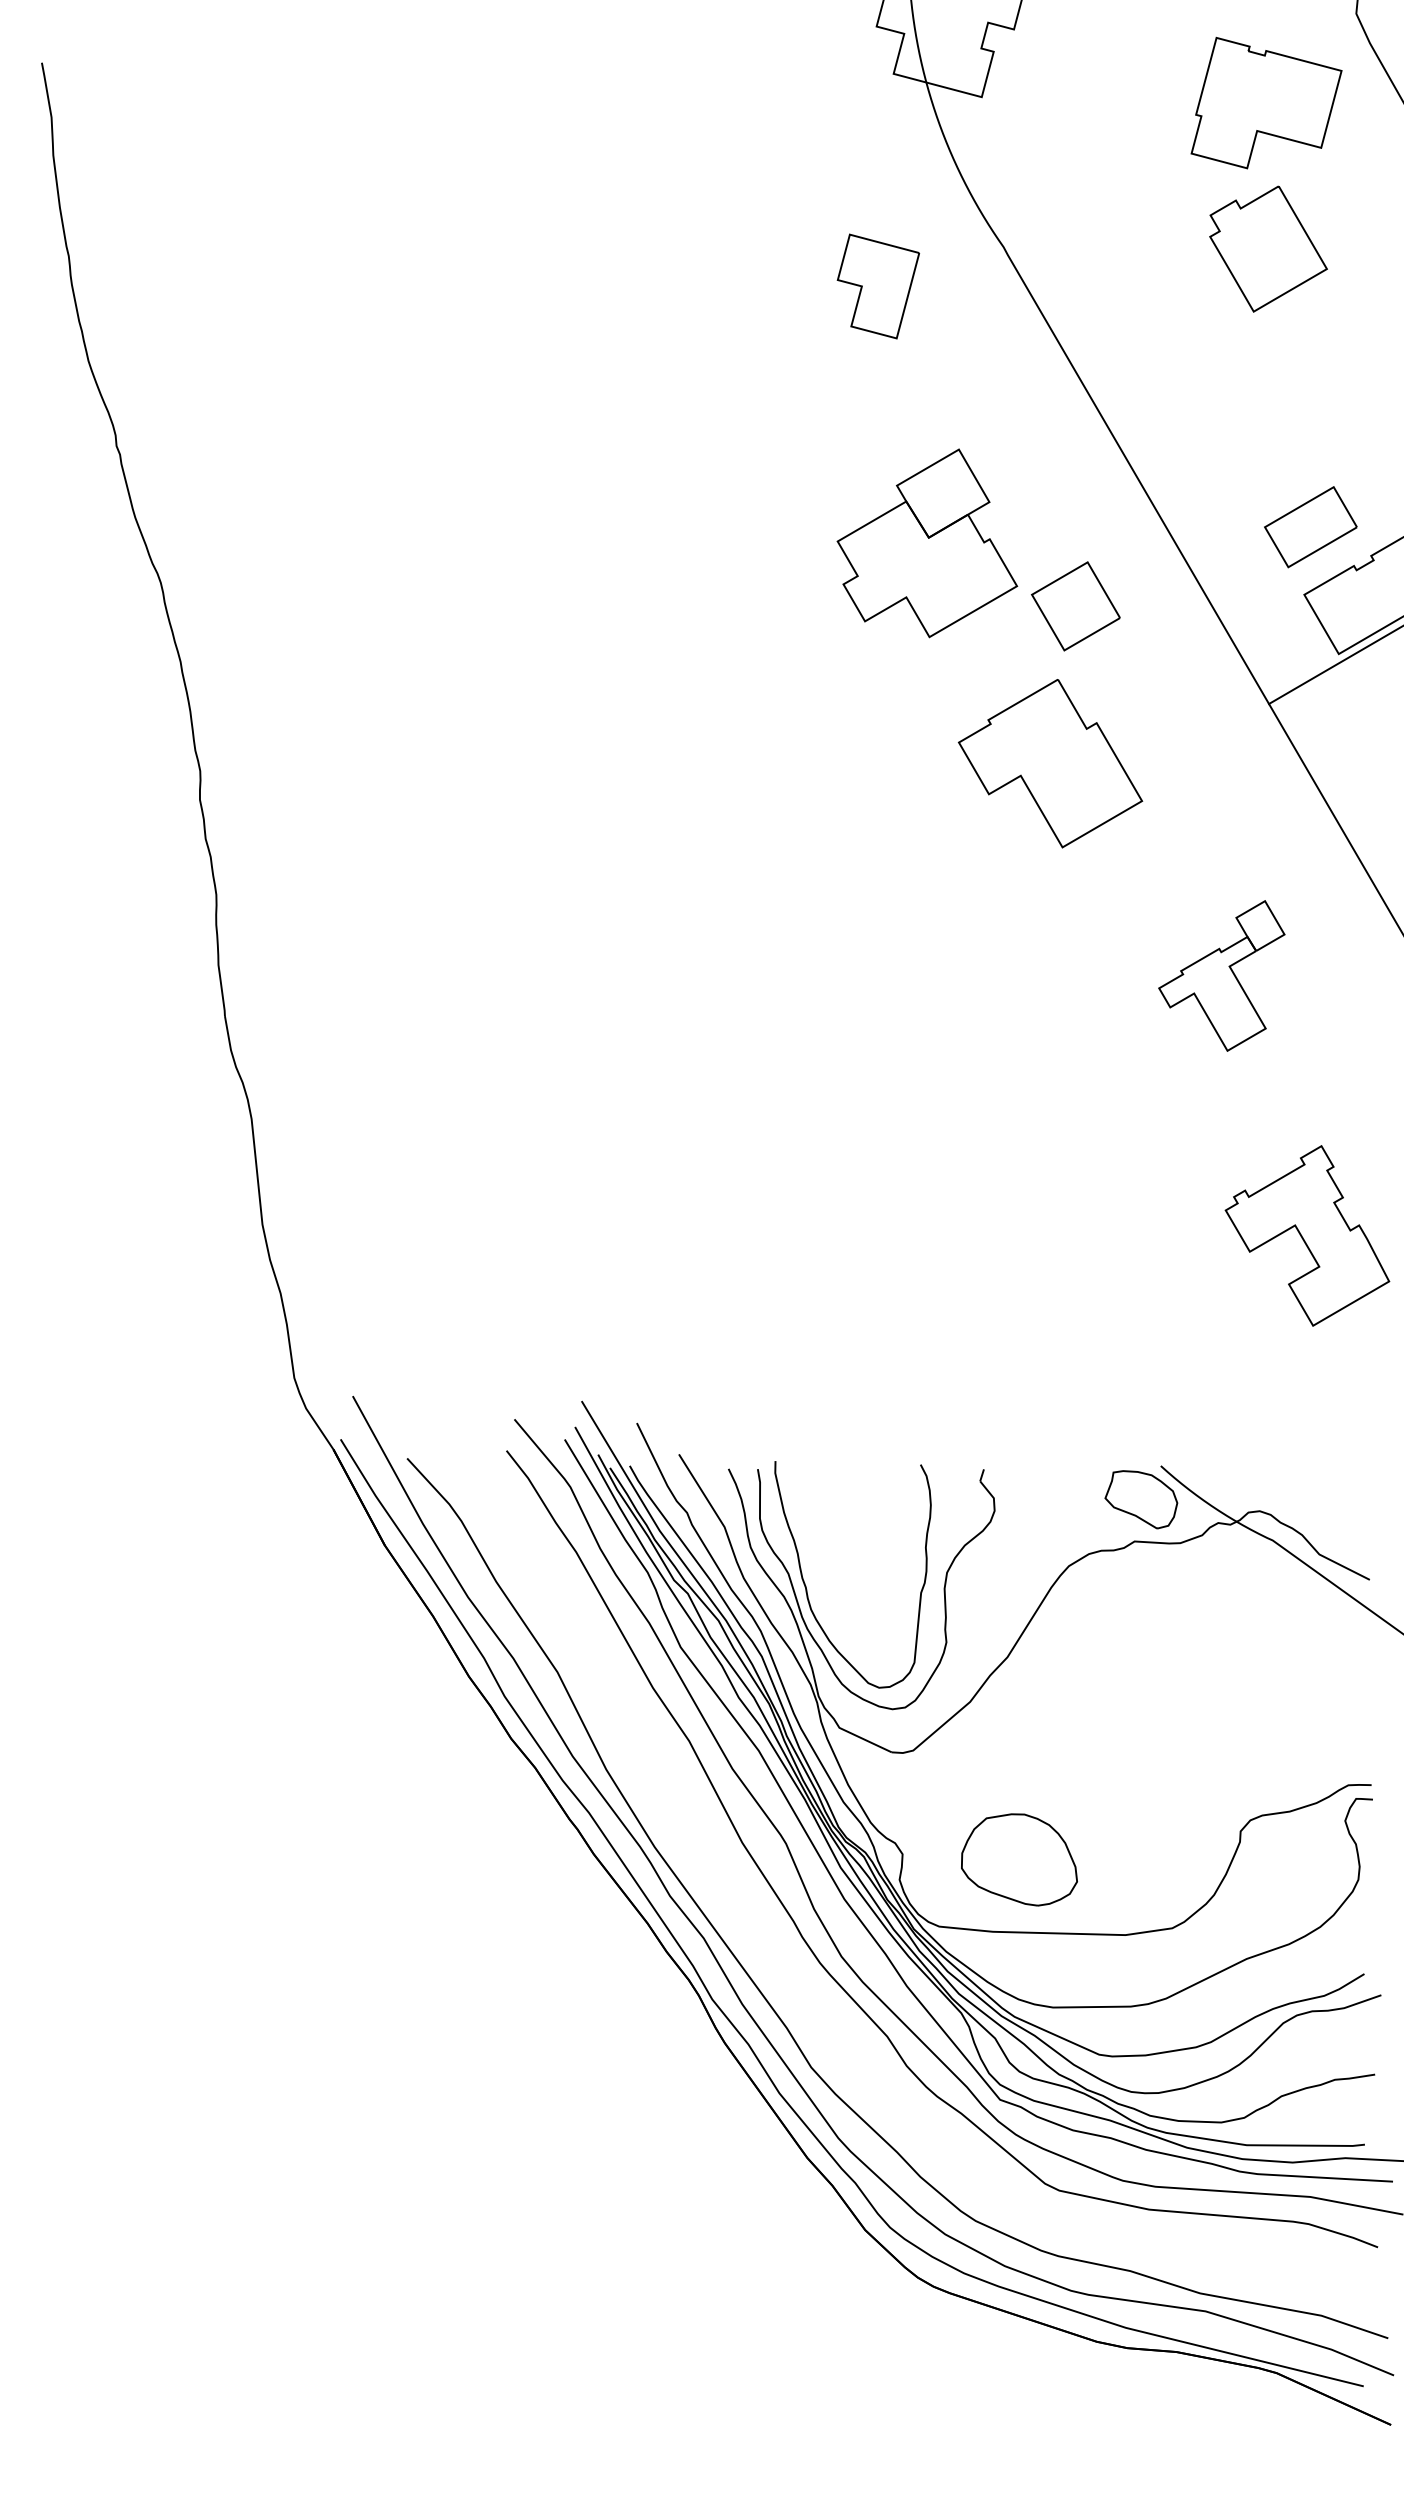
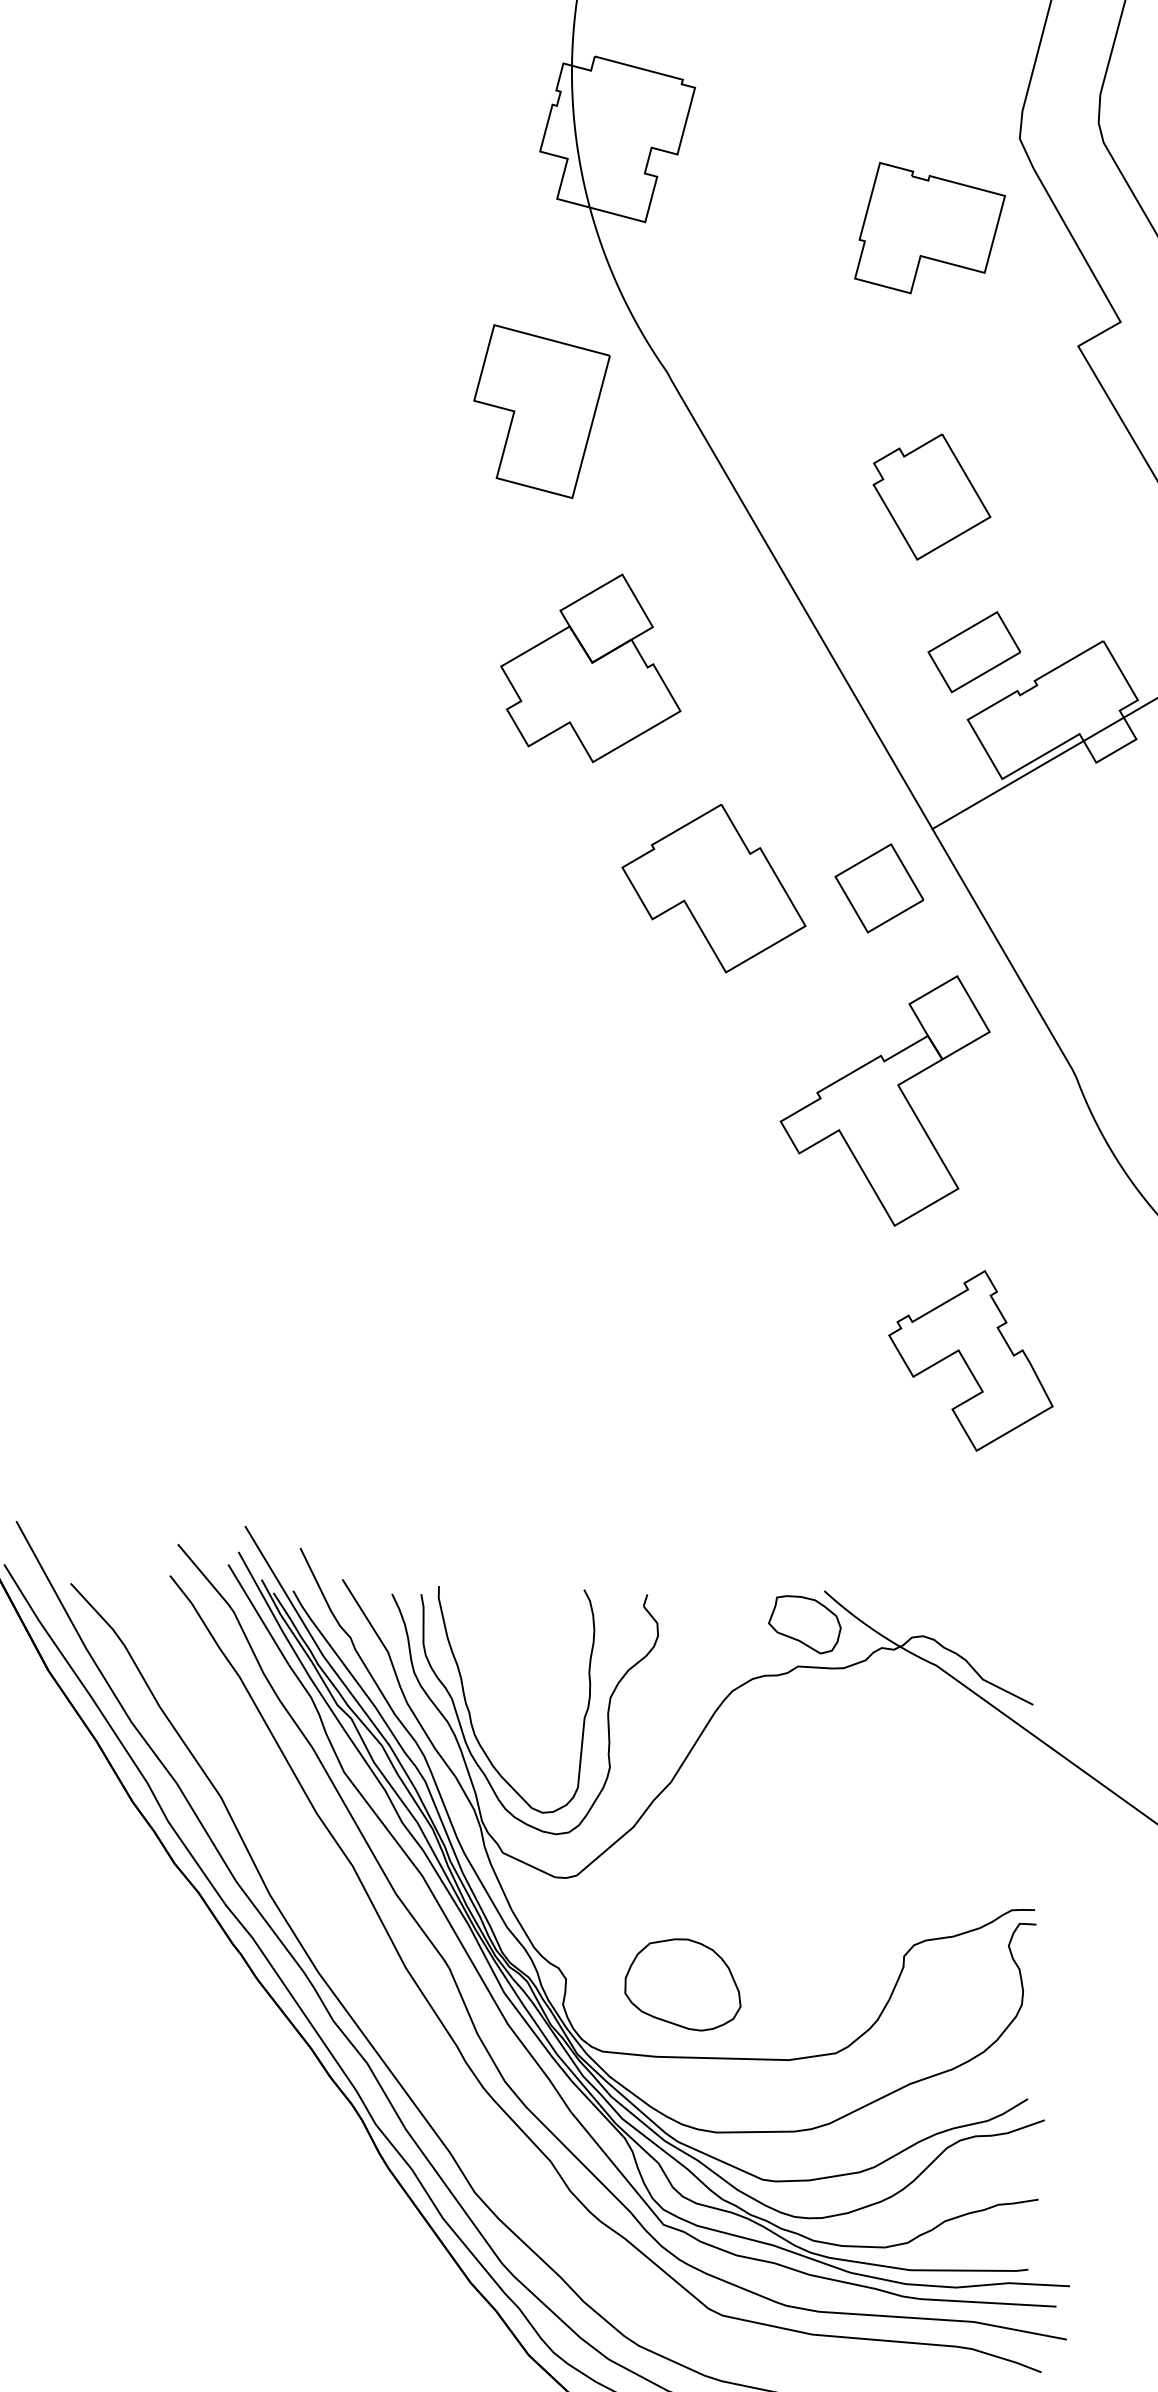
part: (1268, 248) -> (931, 496), moved
part: (878, 286) -> (541, 411), size x1.67
part: (1075, 606) -> (878, 888), moved
part: (1221, 975) -> (884, 1100), size x1.67

